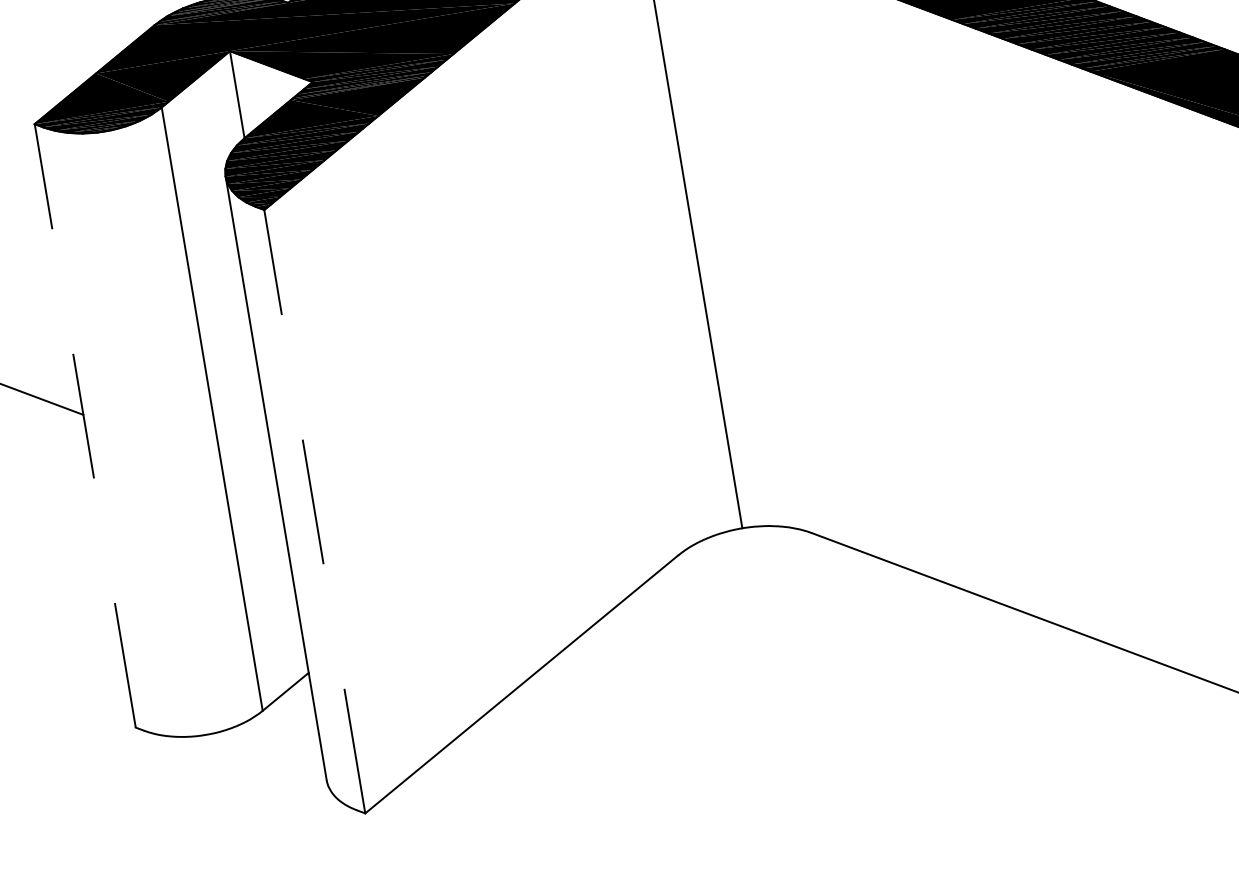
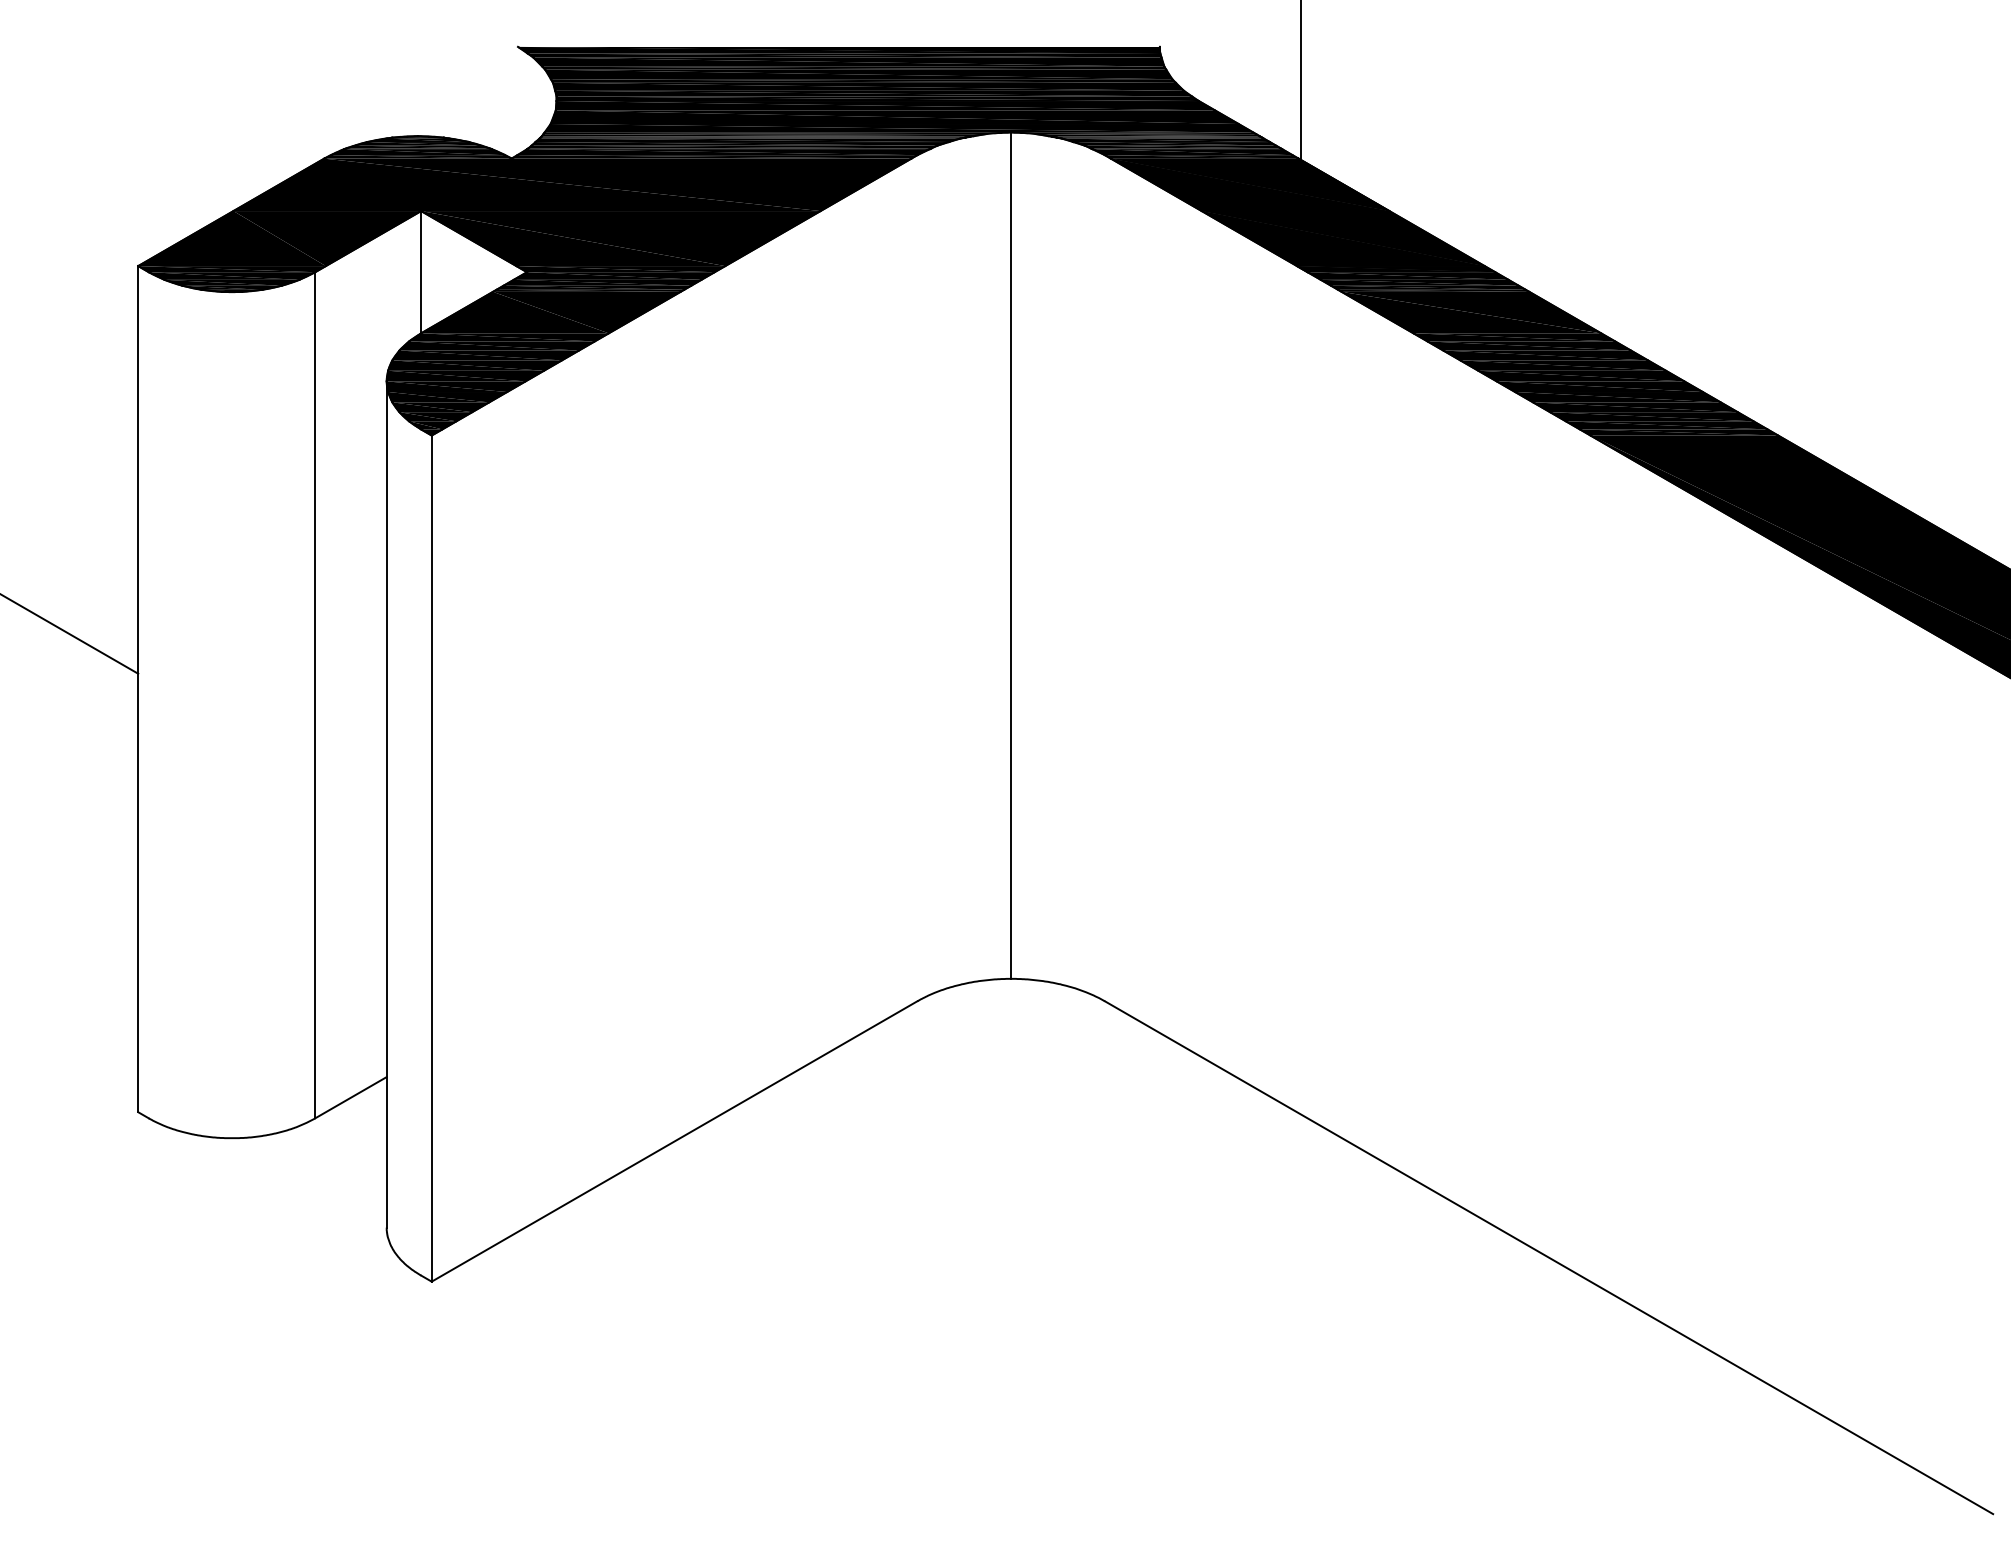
line: (85, 425) -> (138, 688), dashed -> solid
line: (314, 511) -> (431, 858), dashed -> solid

